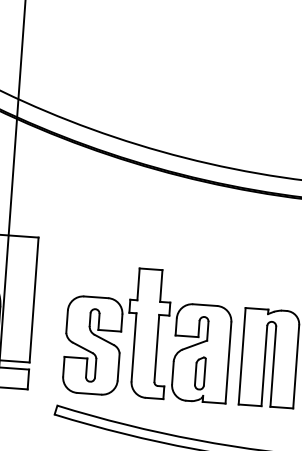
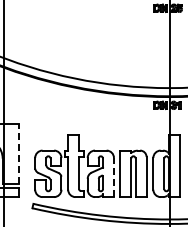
line: (33, 298) -> (18, 153), solid -> dashed
line: (227, 362) -> (113, 177), solid -> dashed

